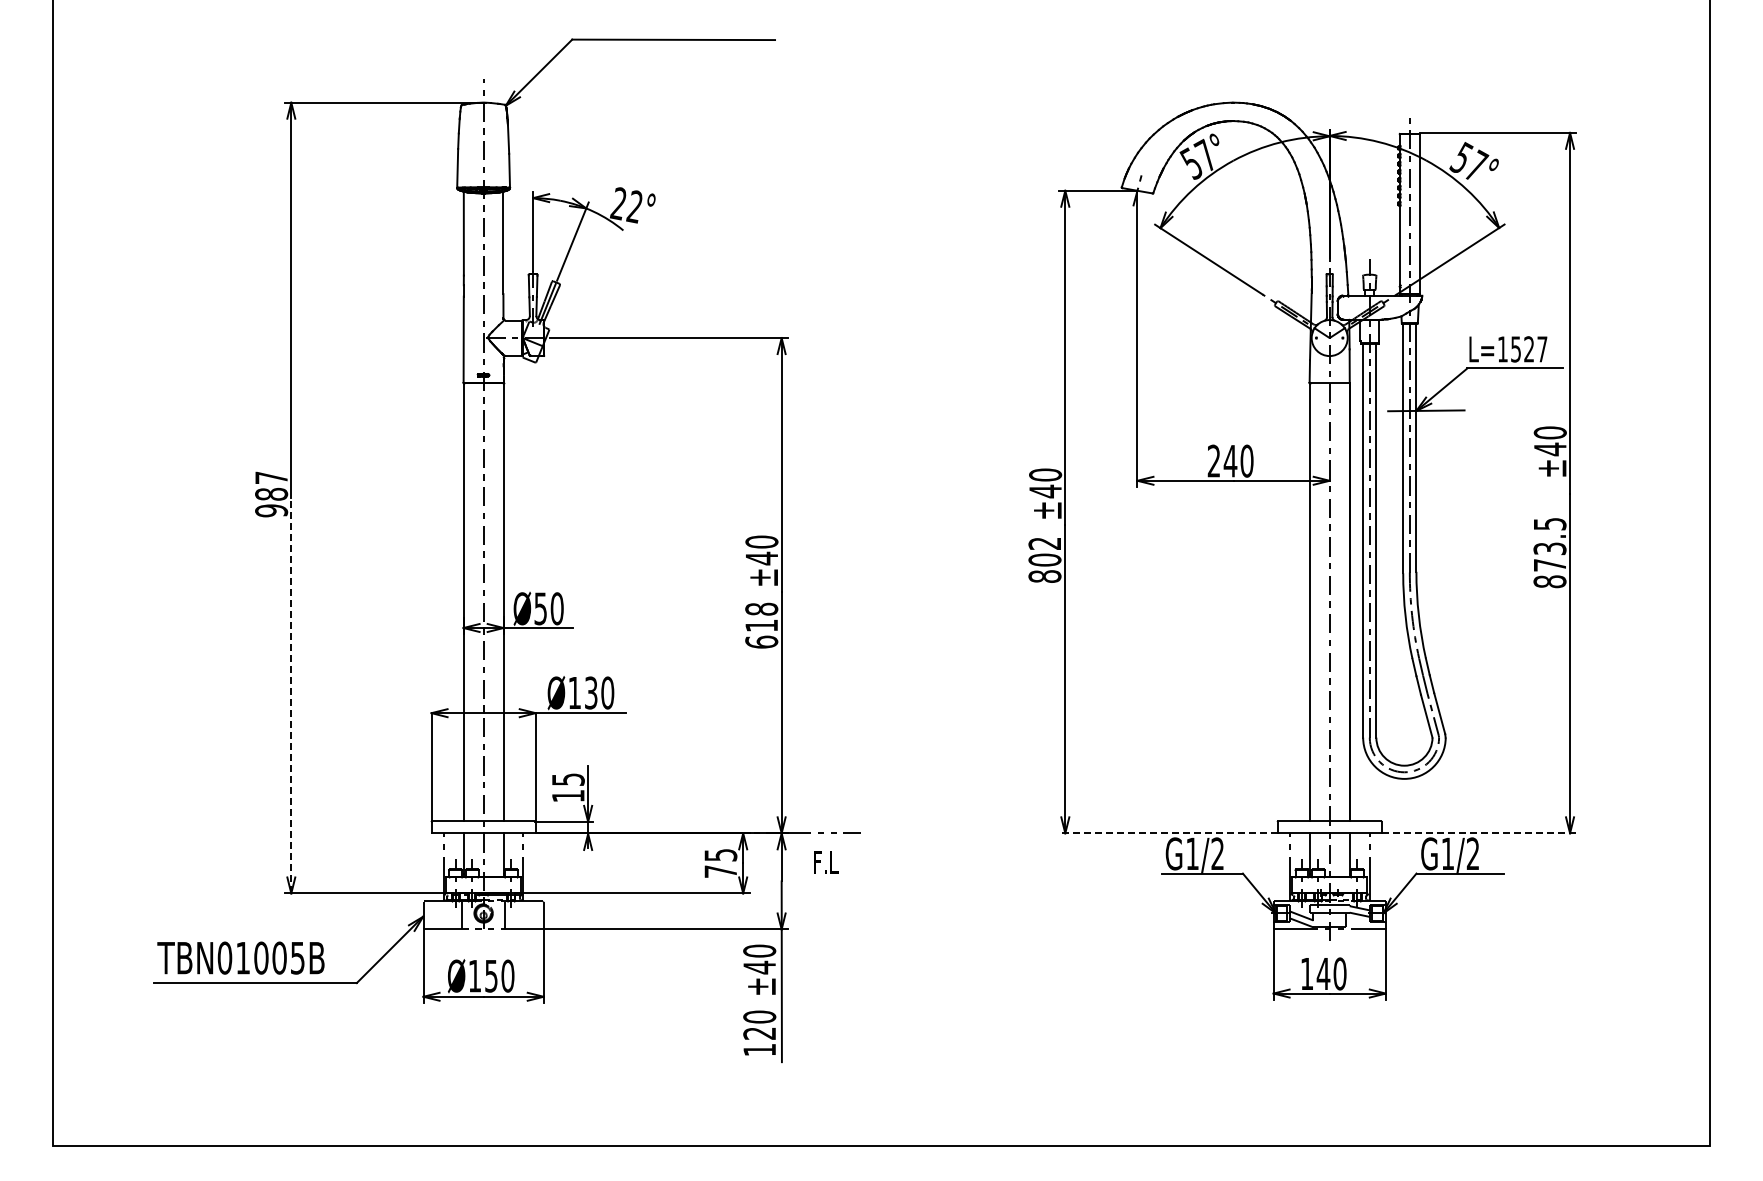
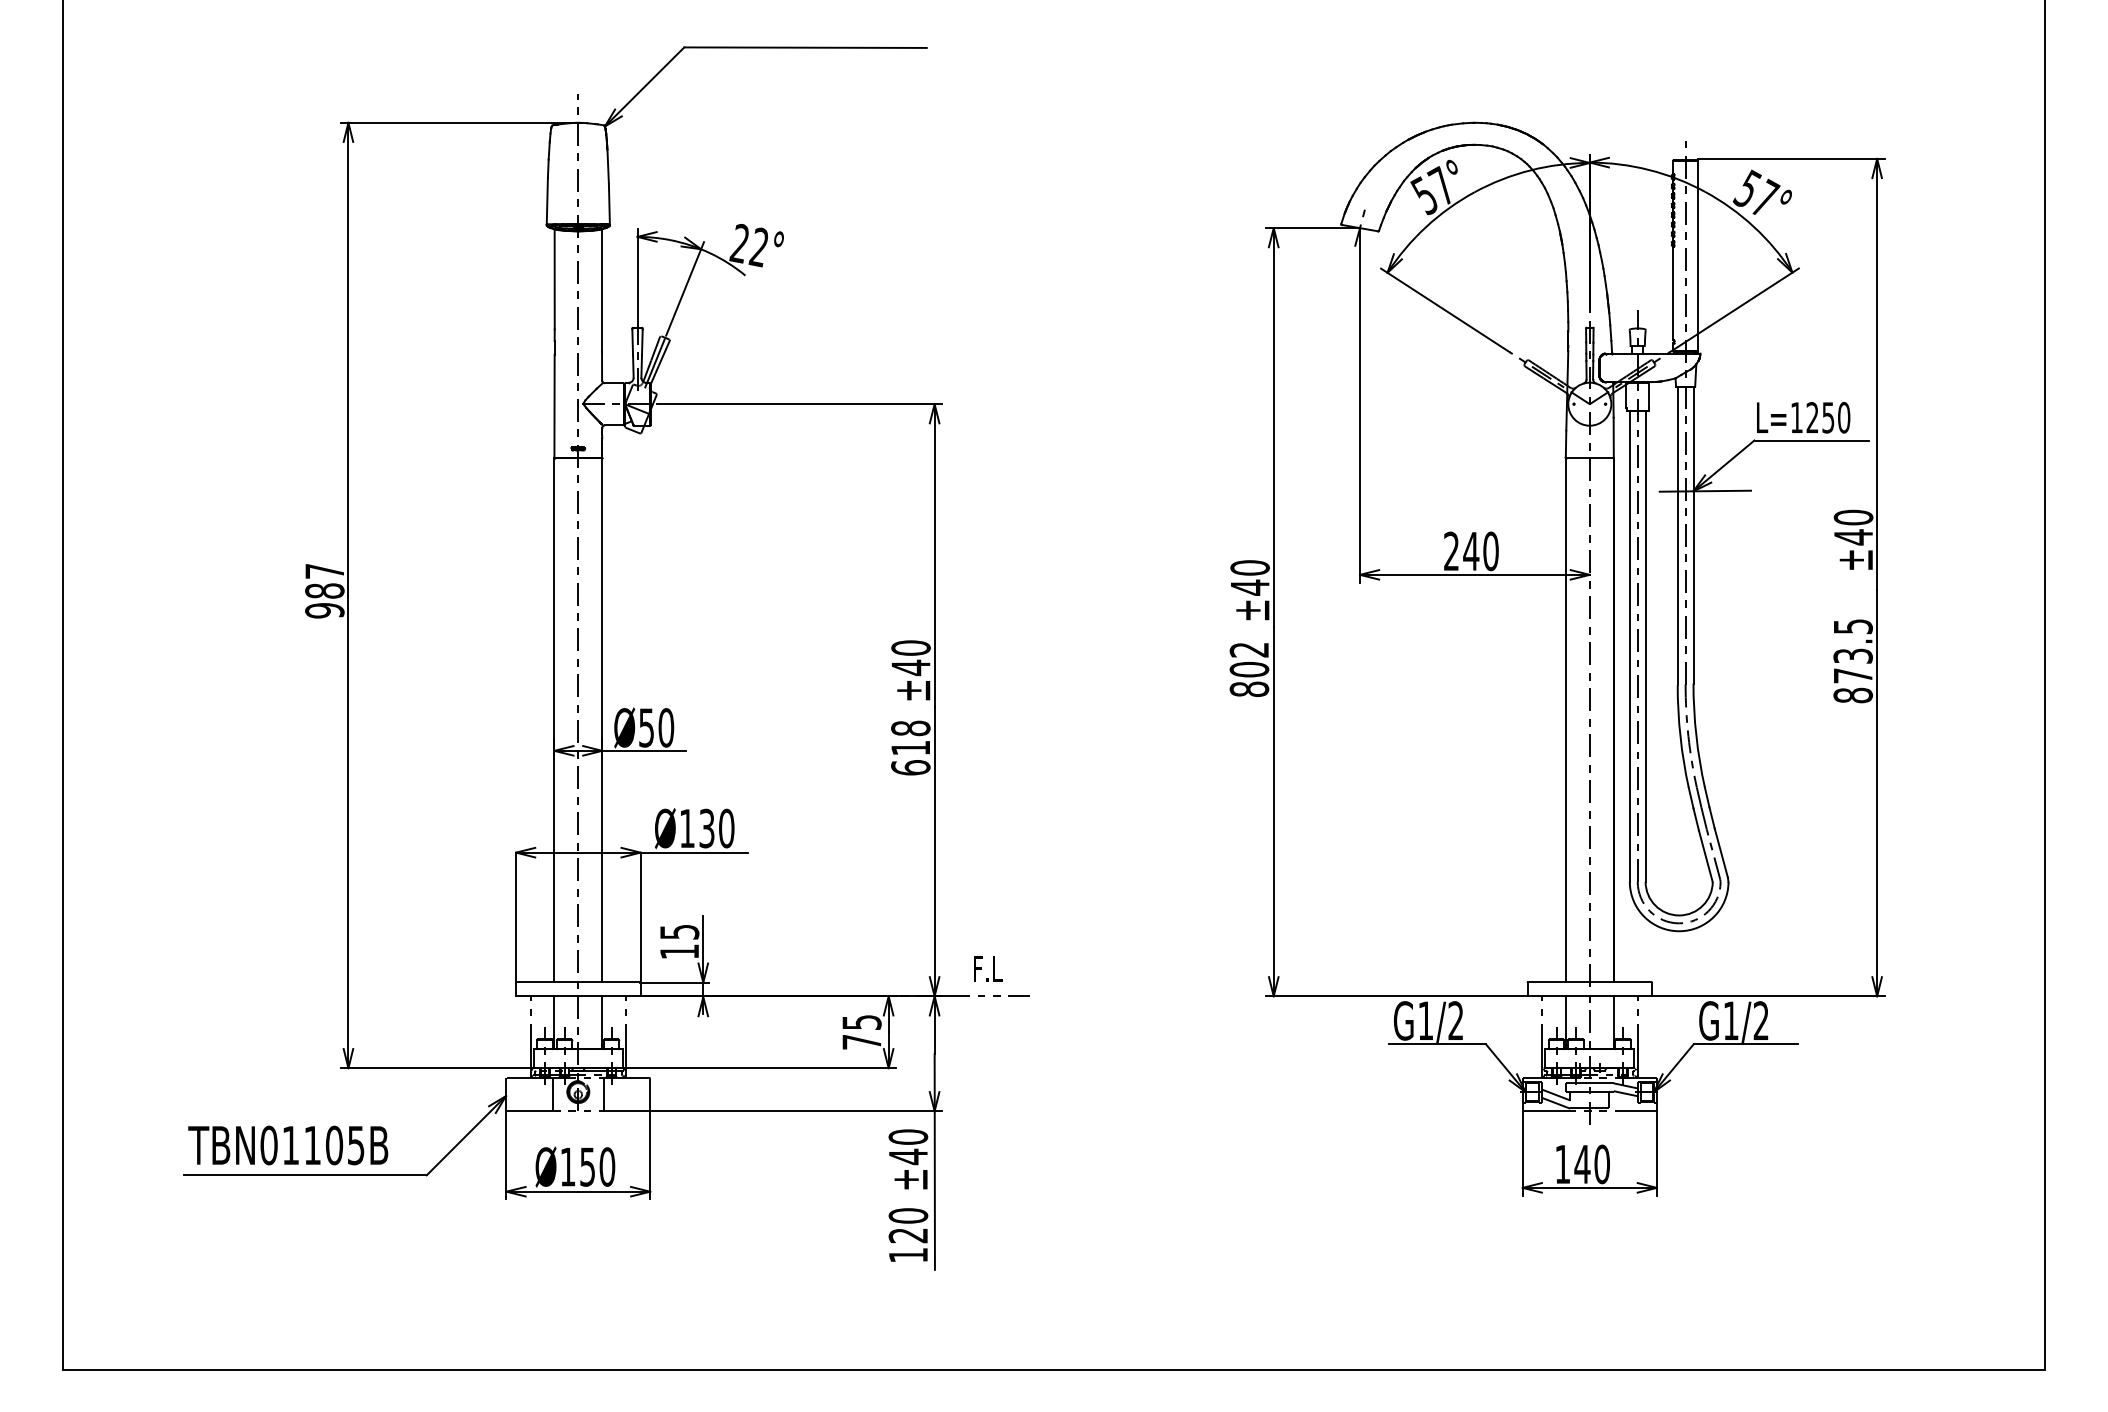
text: (1529, 349) -> (1828, 417), L=1527 -> L=1250
line: (291, 695) -> (348, 831), dashed -> solid
line: (1167, 833) -> (1395, 996), dashed -> solid
line: (1479, 833) -> (1768, 996), dashed -> solid
text: (826, 862) -> (988, 969), moved
text: (261, 957) -> (312, 1144), TBN01005B -> TBN01105B

